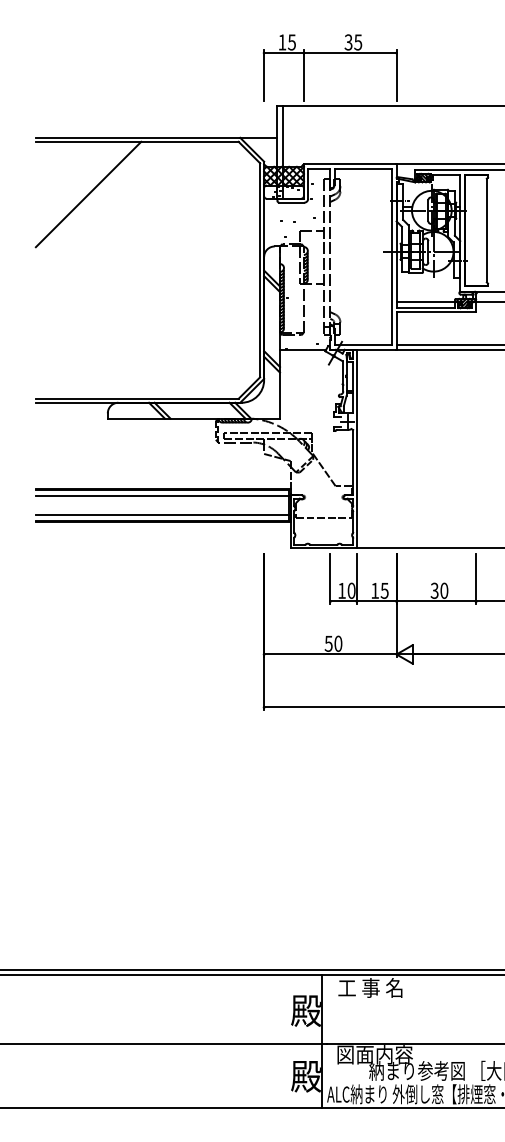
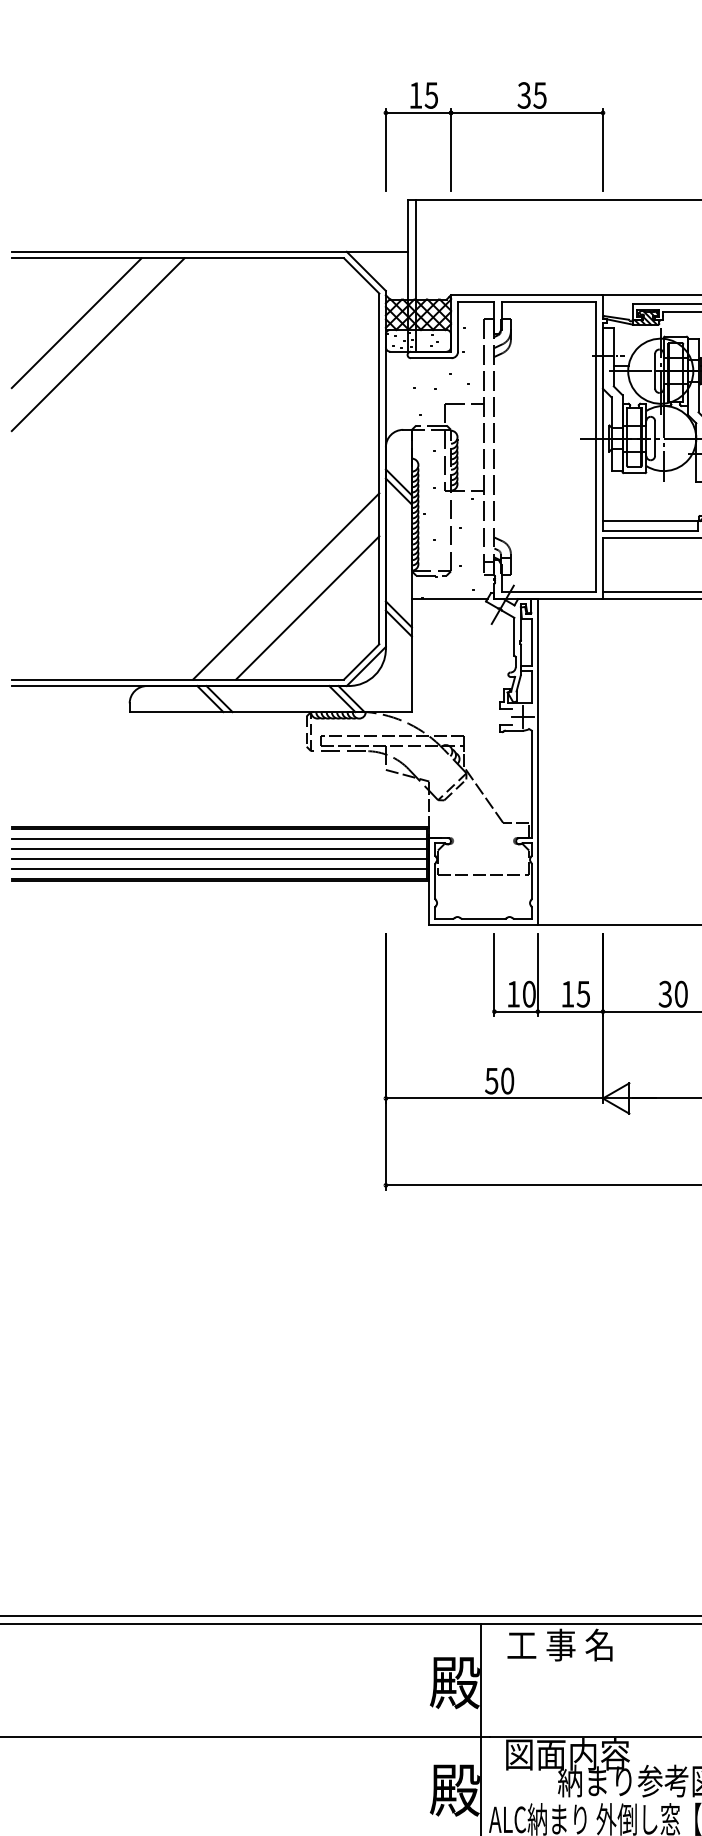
line: (75, 180) -> (76, 321), added
line: (203, 341) -> (286, 585), added
line: (216, 354) -> (307, 606), added
line: (162, 502) -> (219, 849), added
line: (162, 508) -> (219, 859), added

